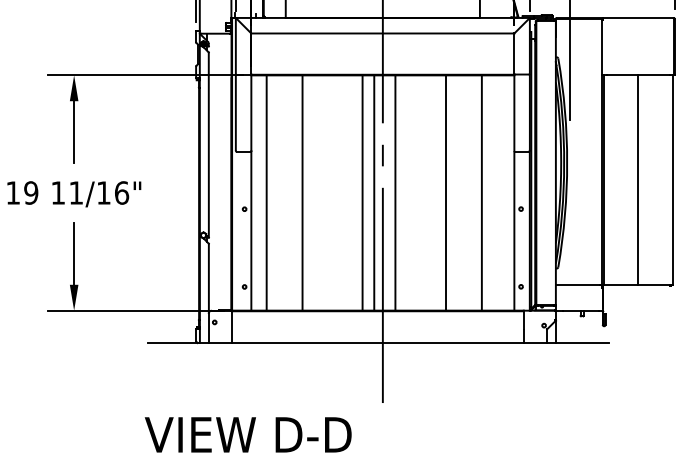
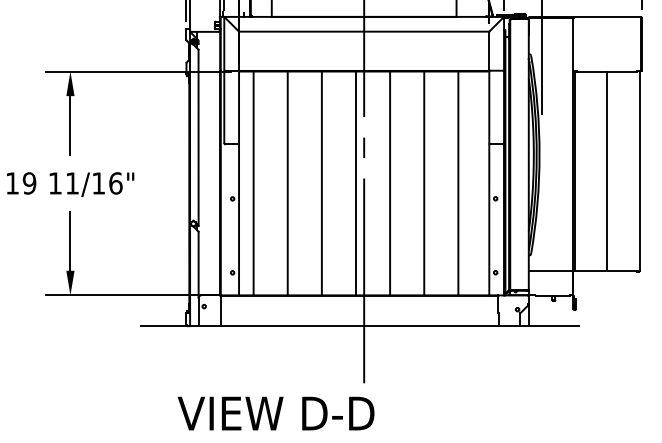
line: (362, 193) -> (321, 183), moved
line: (395, 193) -> (390, 183), moved
text: (247, 434) -> (275, 413), moved

